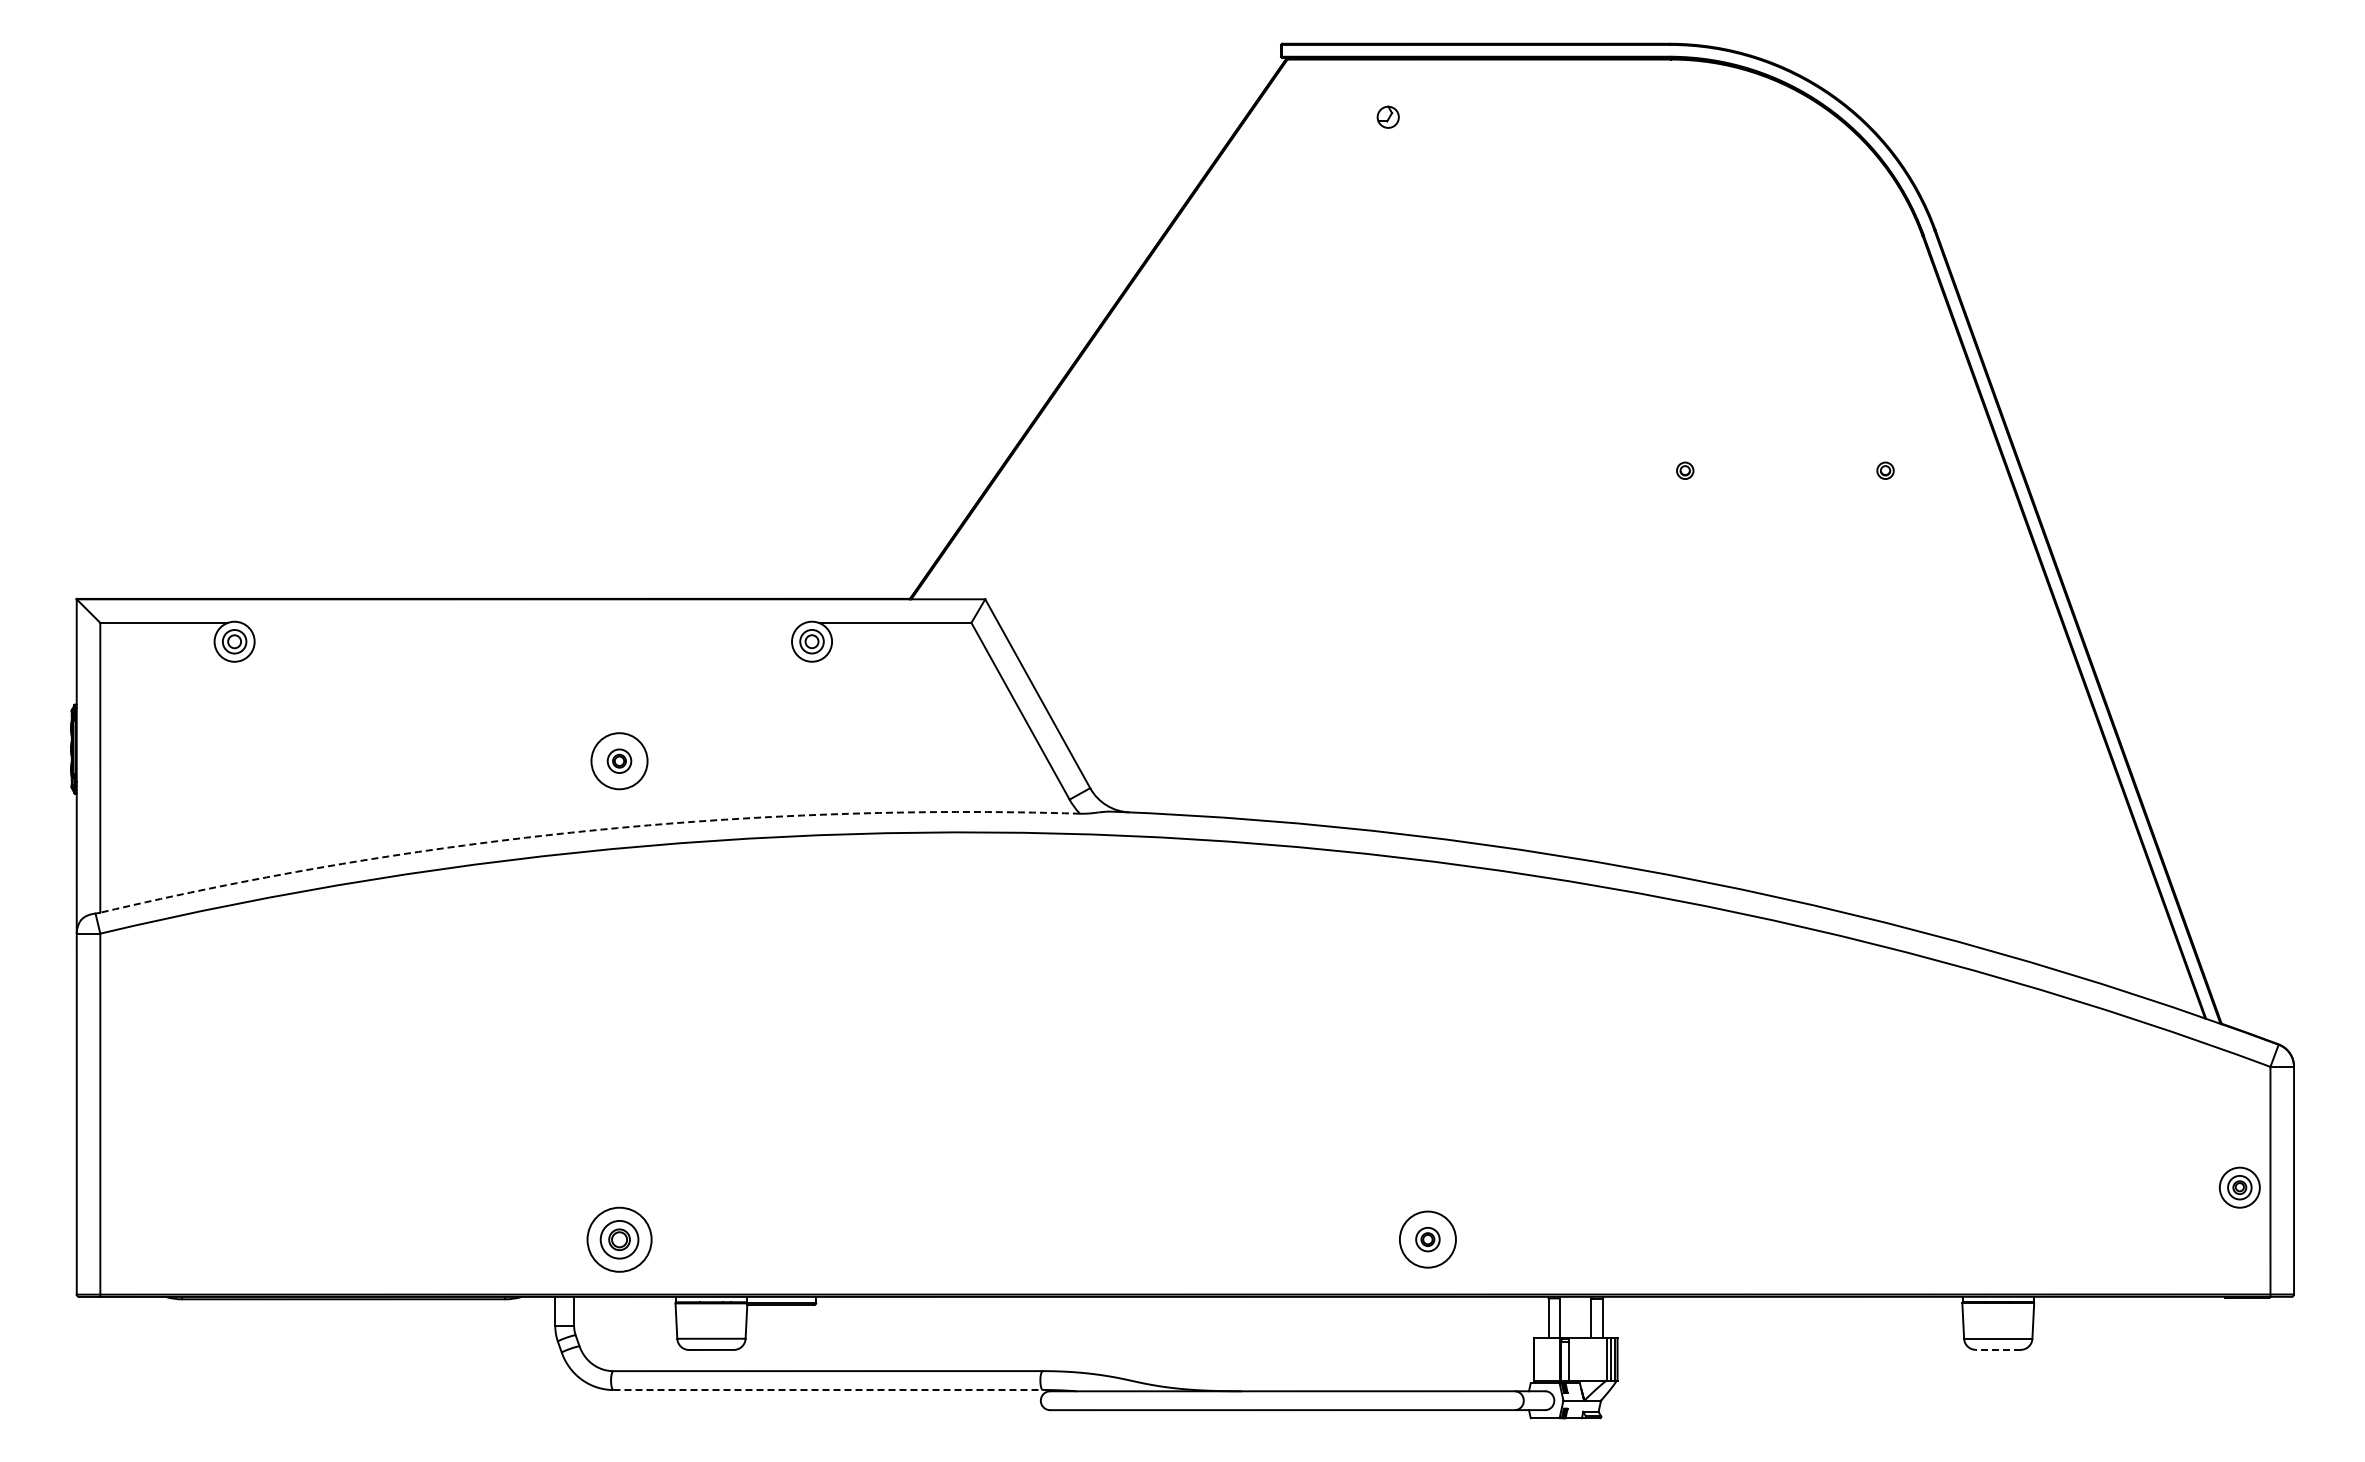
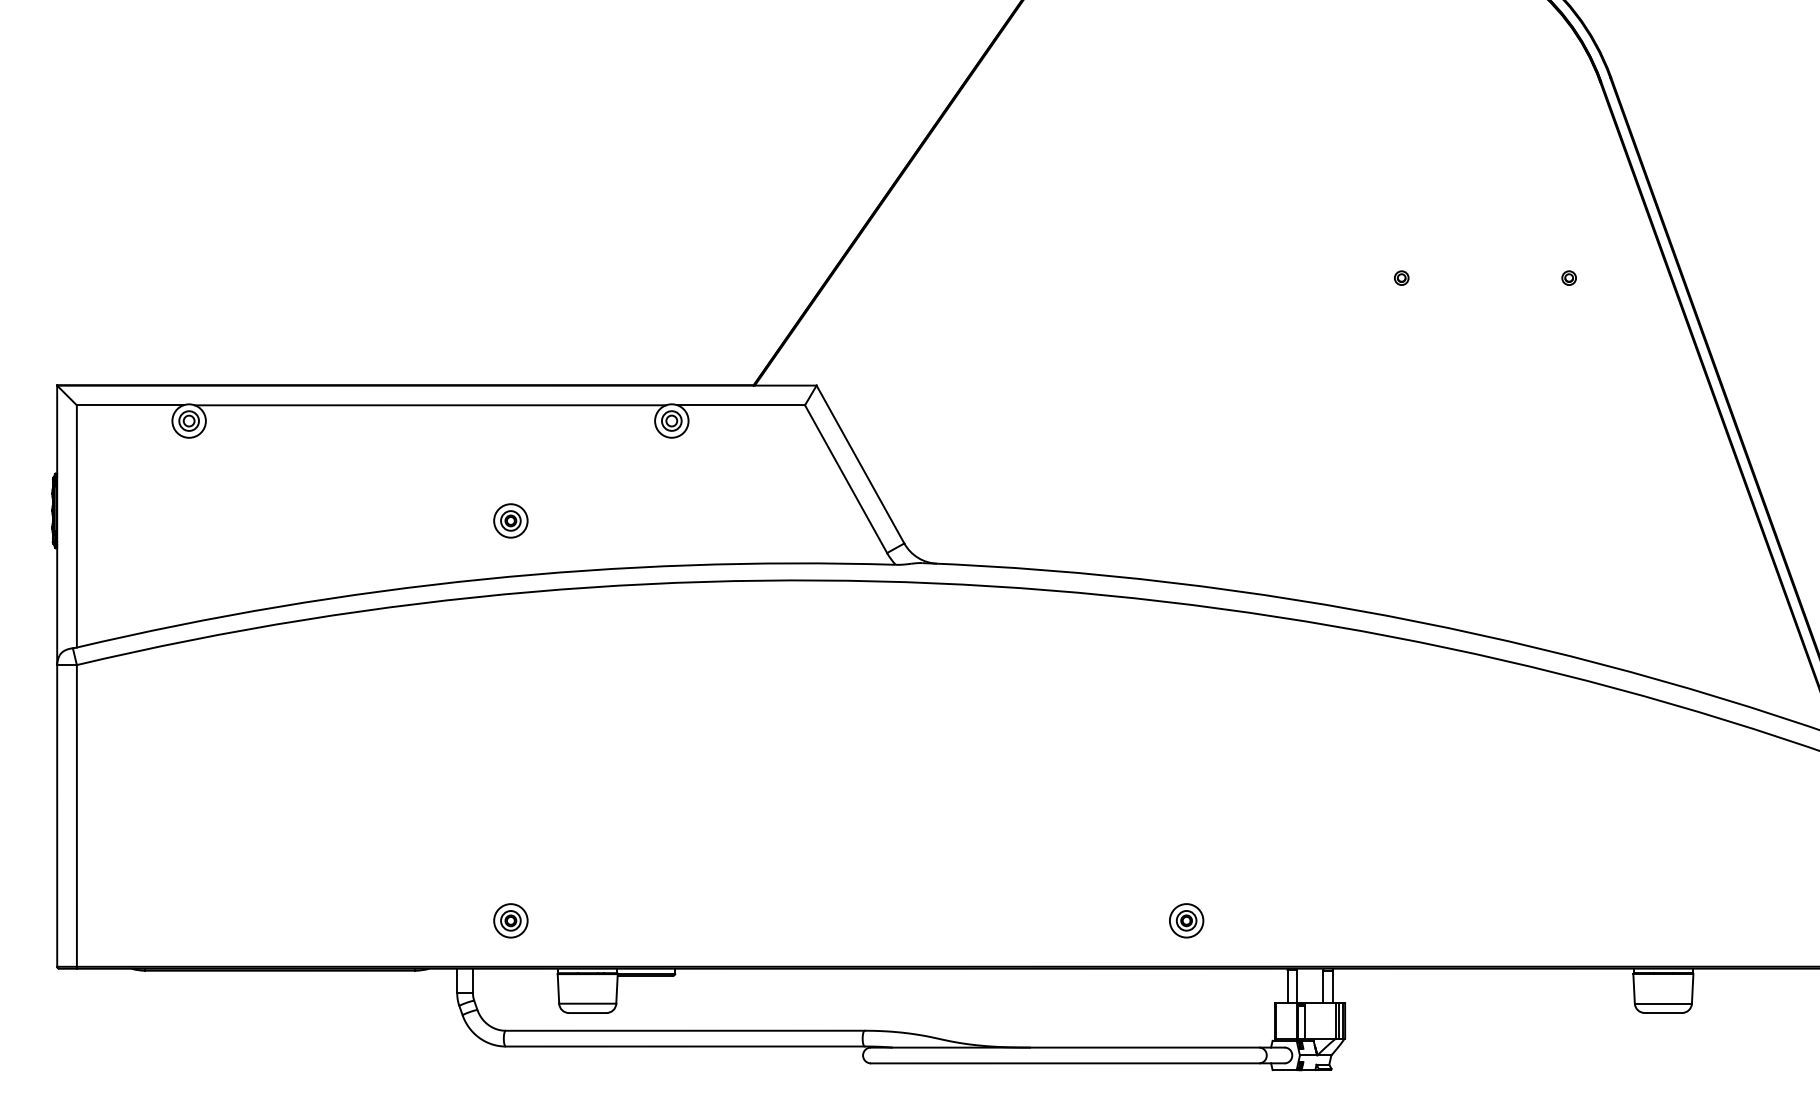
line: (523, 622) -> (430, 404), added
circle: (619, 761) -> (510, 521), size x0.71
arc: (586, 831) -> (483, 579), dashed -> solid
part: (619, 1239) -> (510, 920), size x0.62
circle: (1427, 1239) -> (1186, 920), size x0.71
line: (1997, 1349) -> (1662, 1012), dashed -> solid
line: (828, 1389) -> (685, 1046), dashed -> solid

